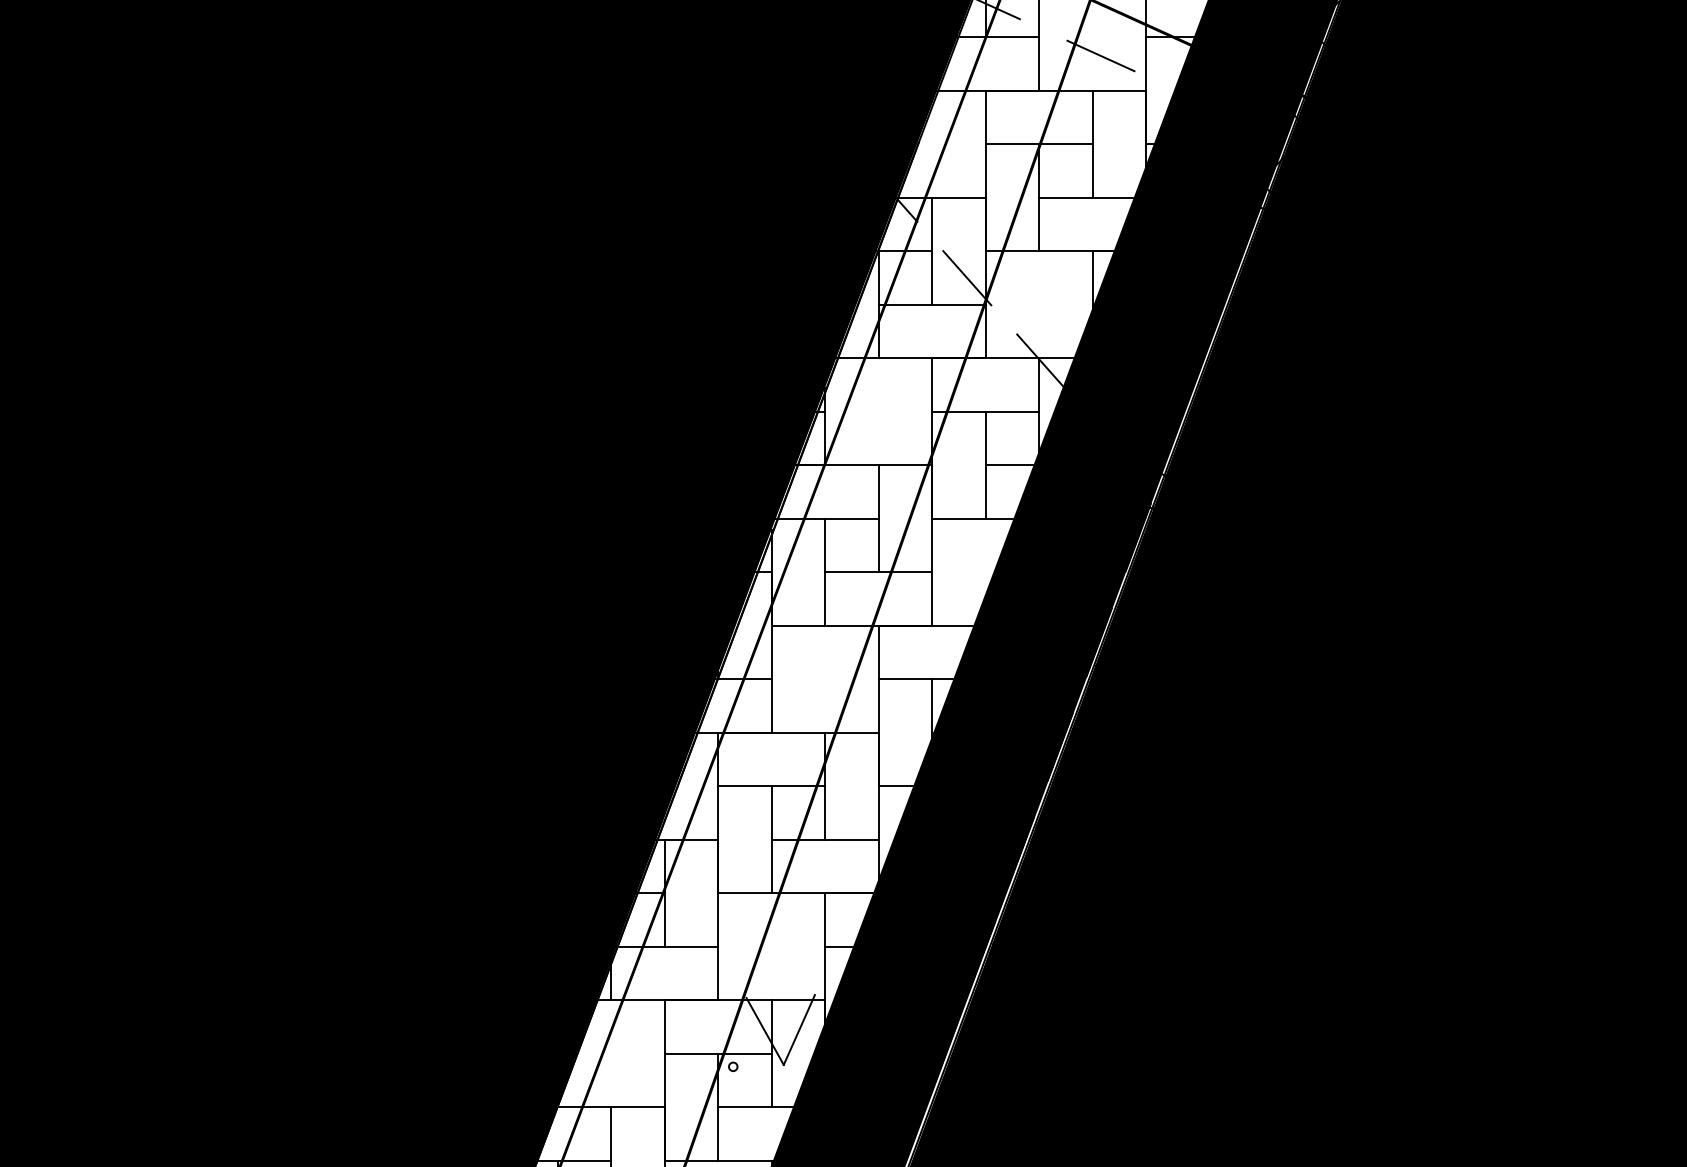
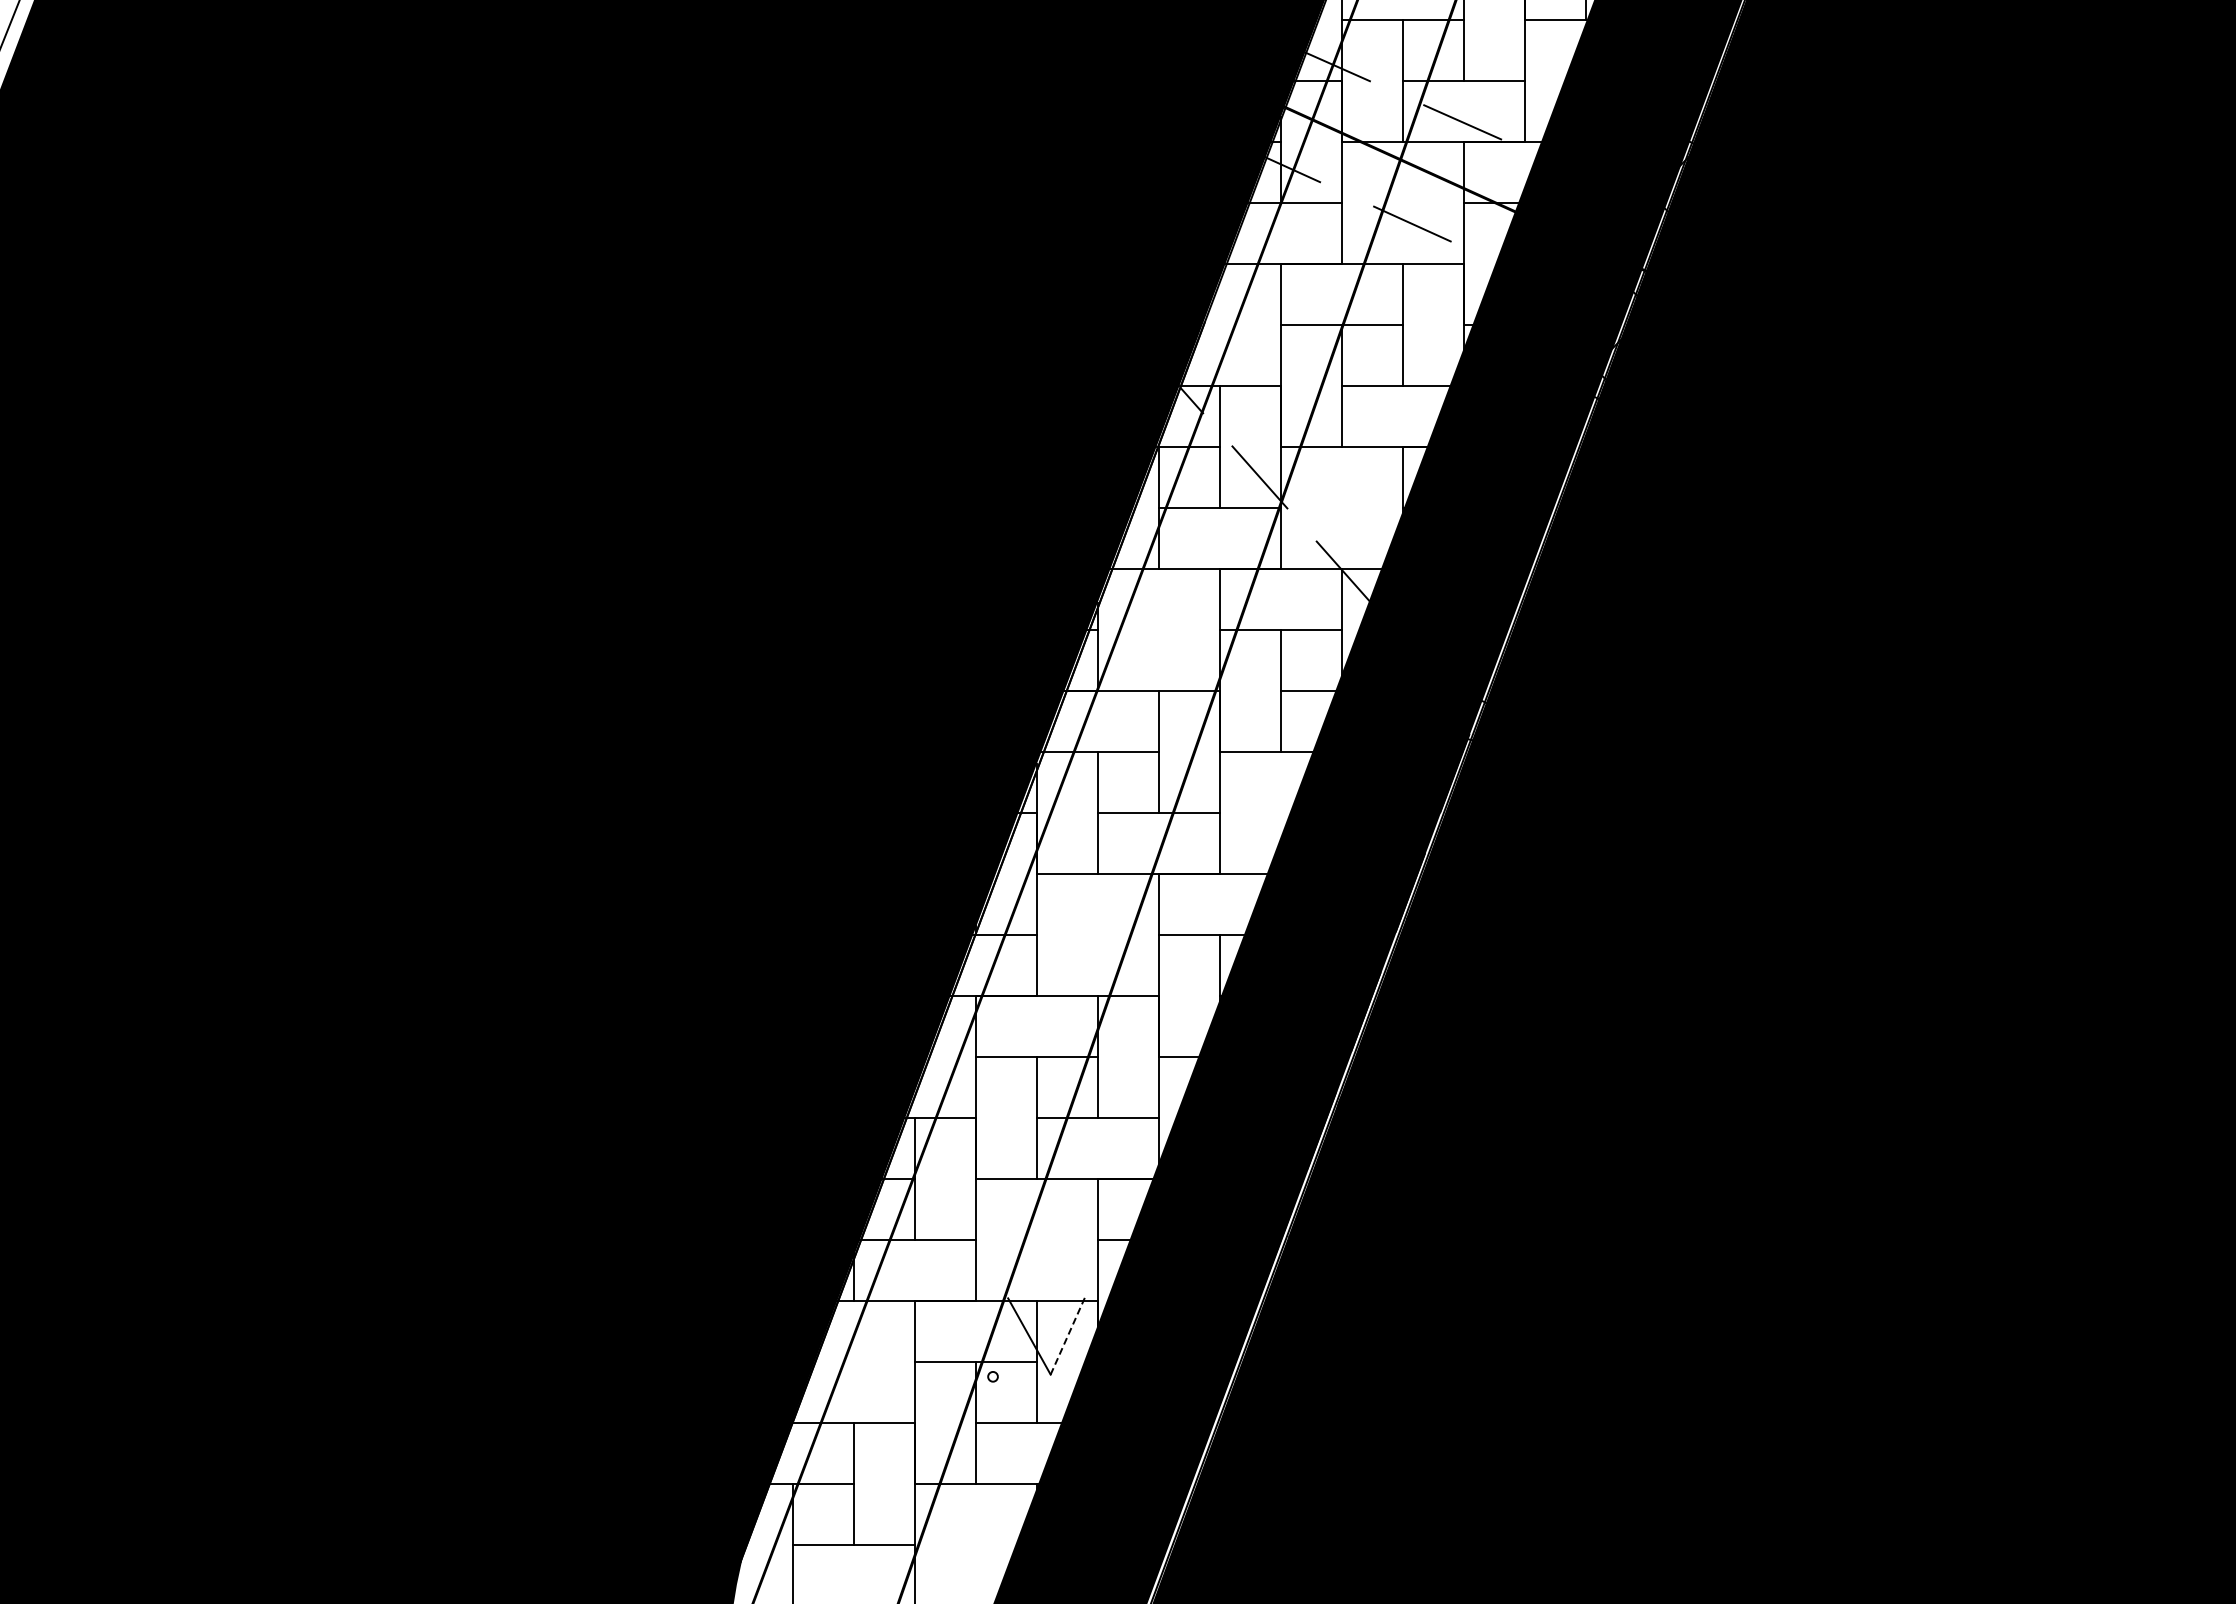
line: (799, 1029) -> (1068, 1334), solid -> dashed

